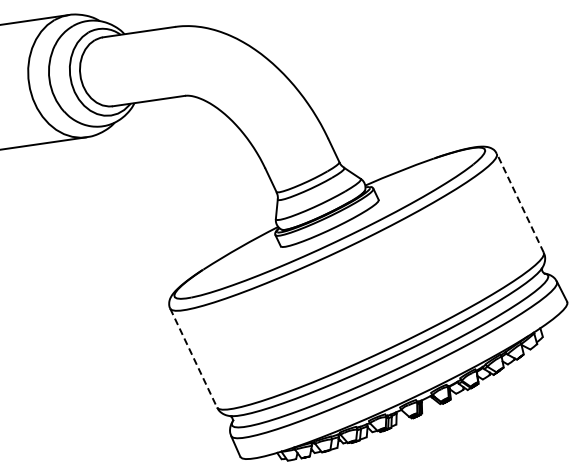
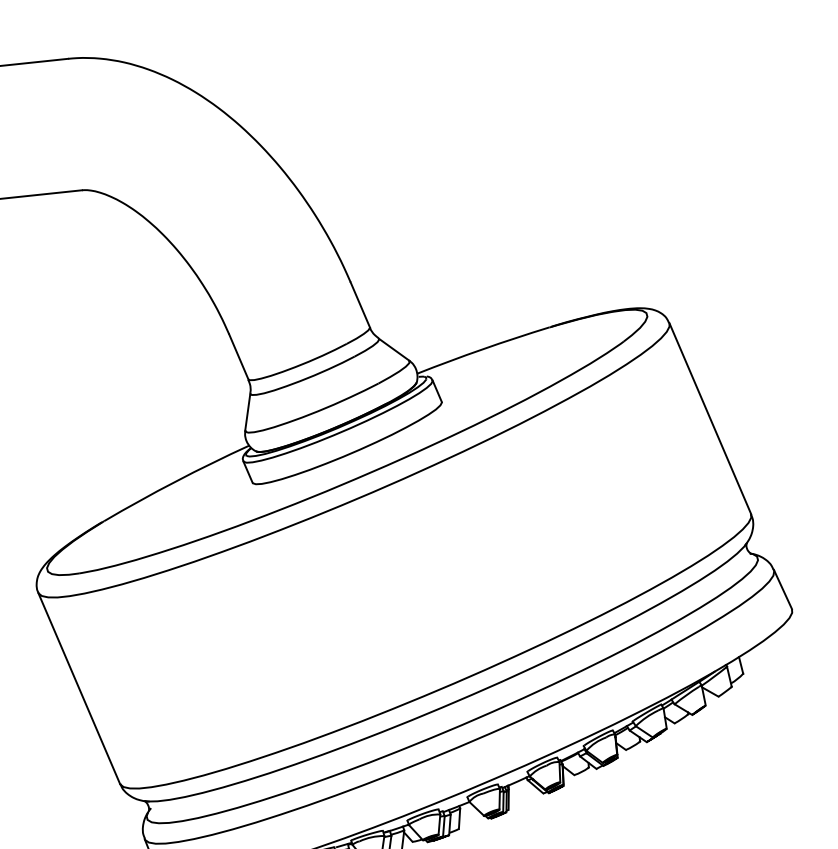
line: (520, 203) -> (710, 418), dashed -> solid
line: (193, 358) -> (78, 689), dashed -> solid

